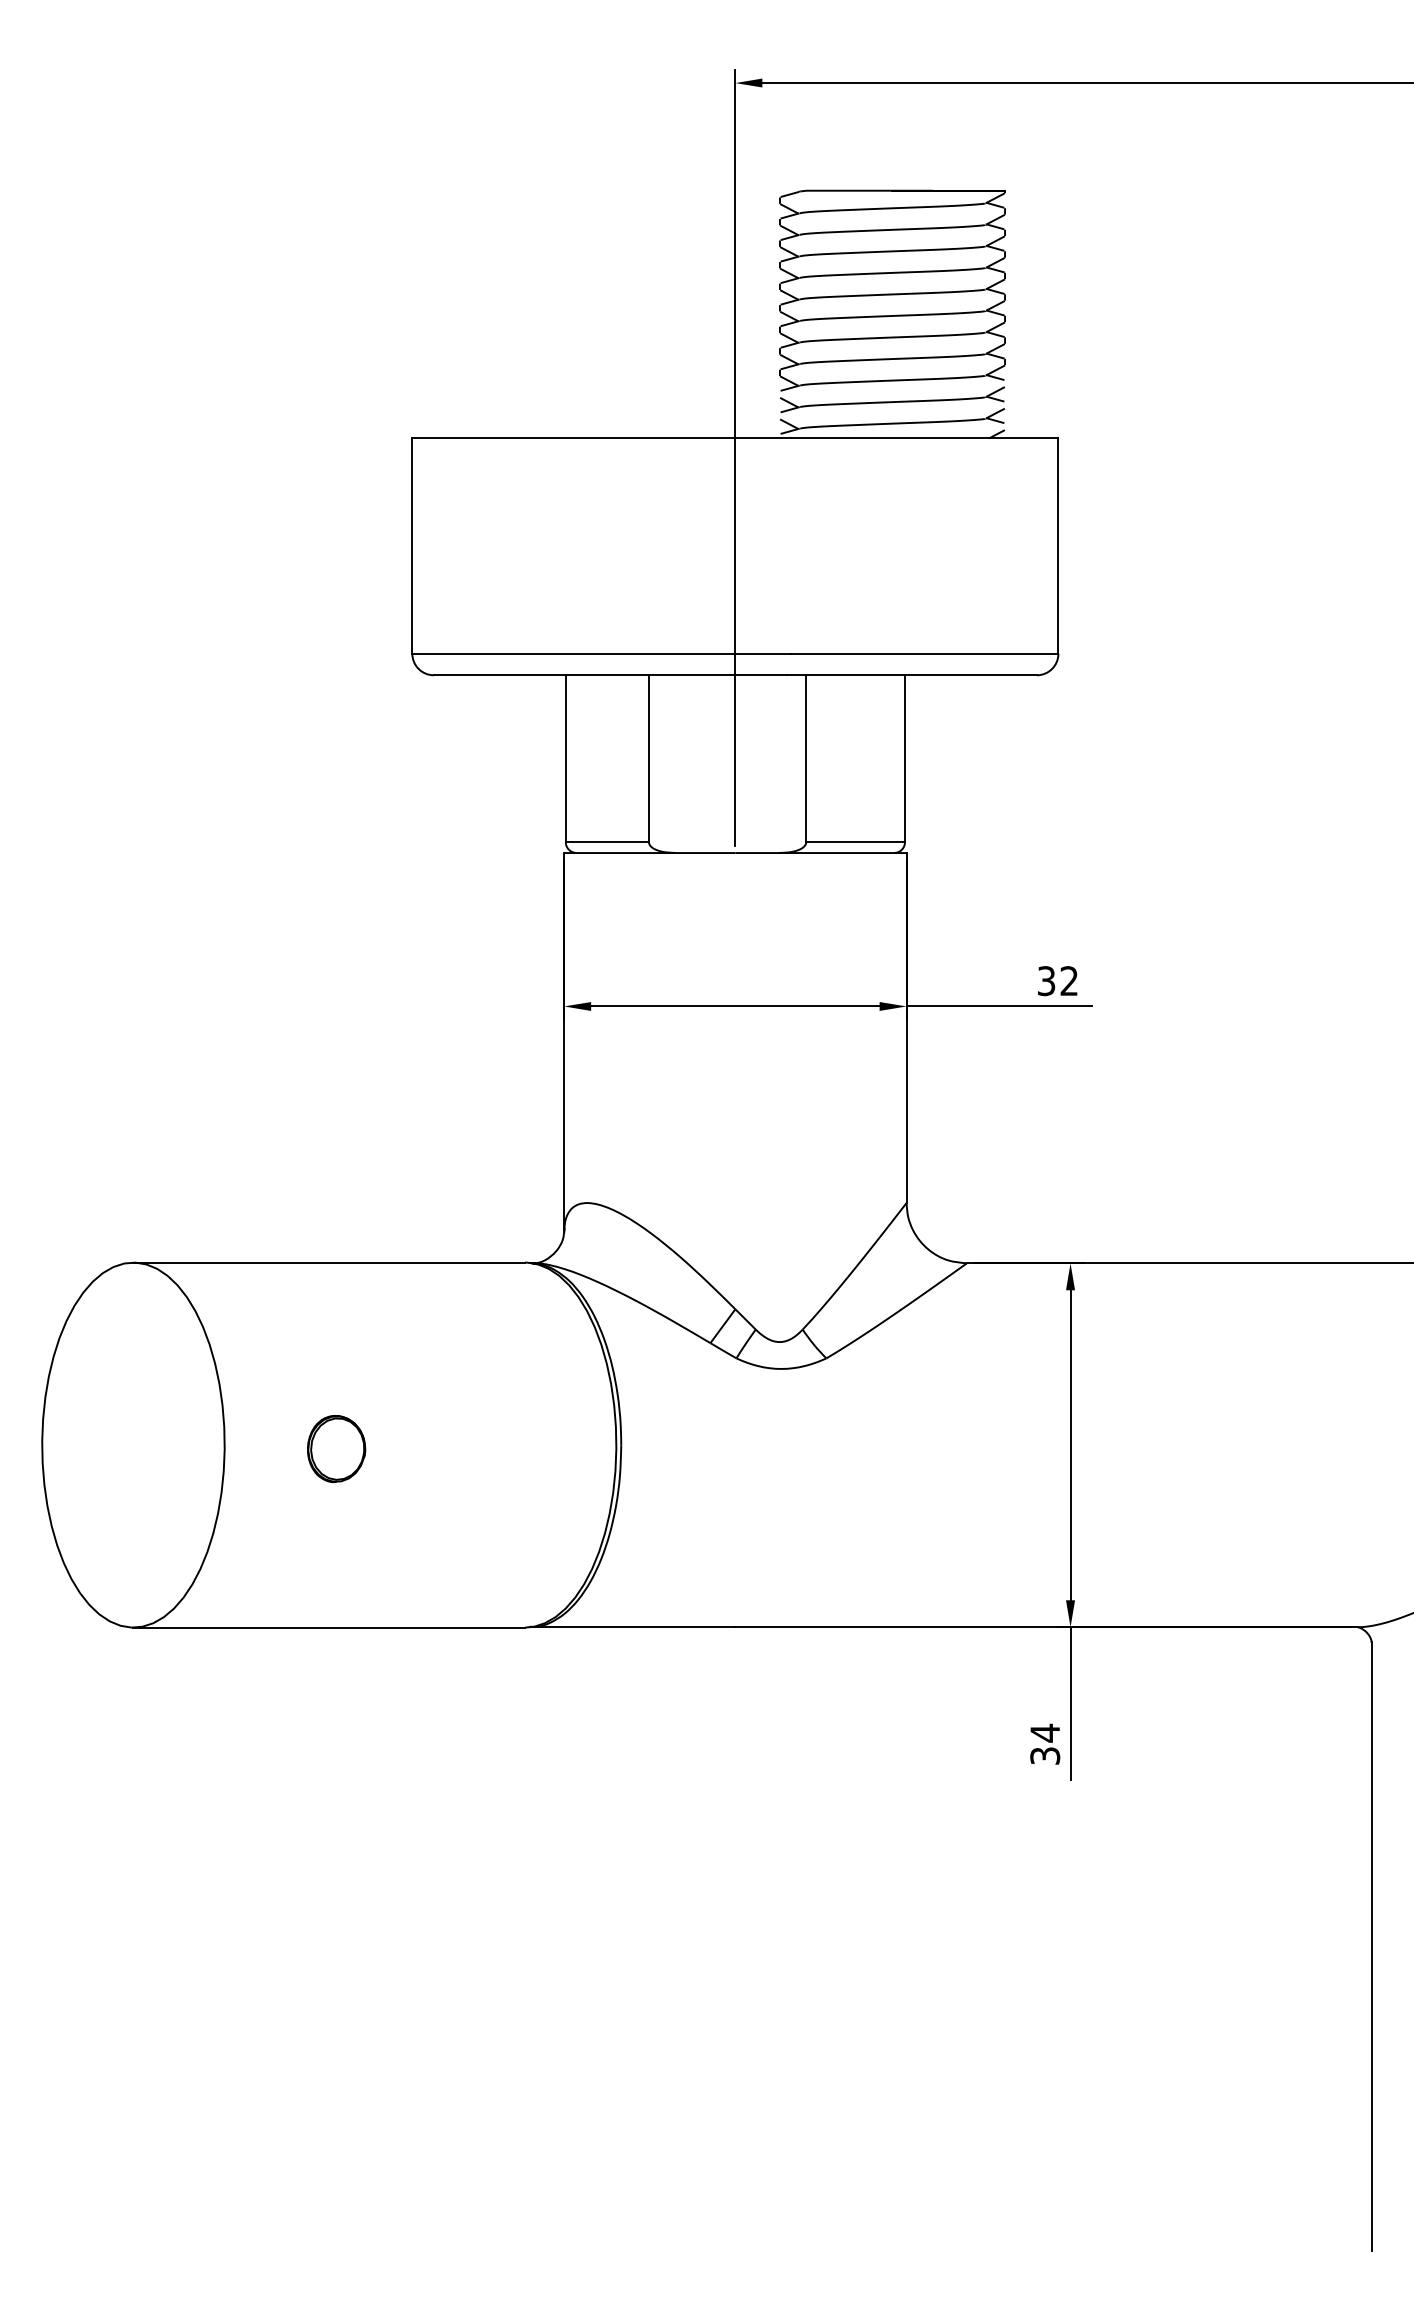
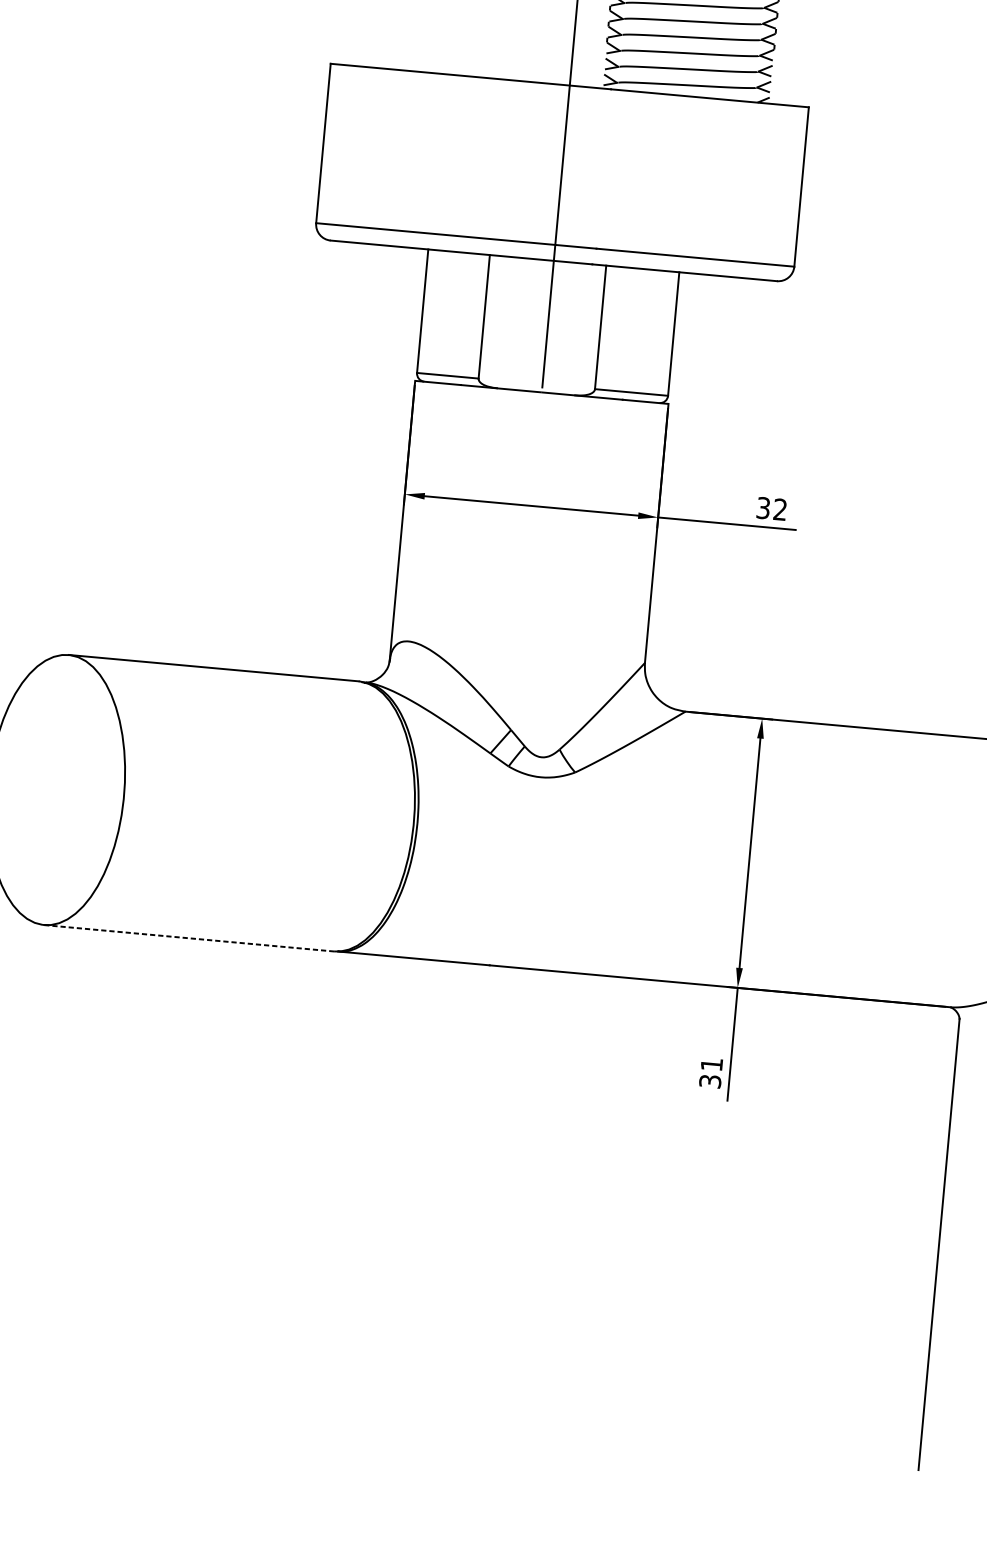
part: (336, 1448) -> (206, 806), removed
line: (329, 1627) -> (189, 938), solid -> dashed
text: (1044, 1732) -> (711, 1064), 34 -> 31

